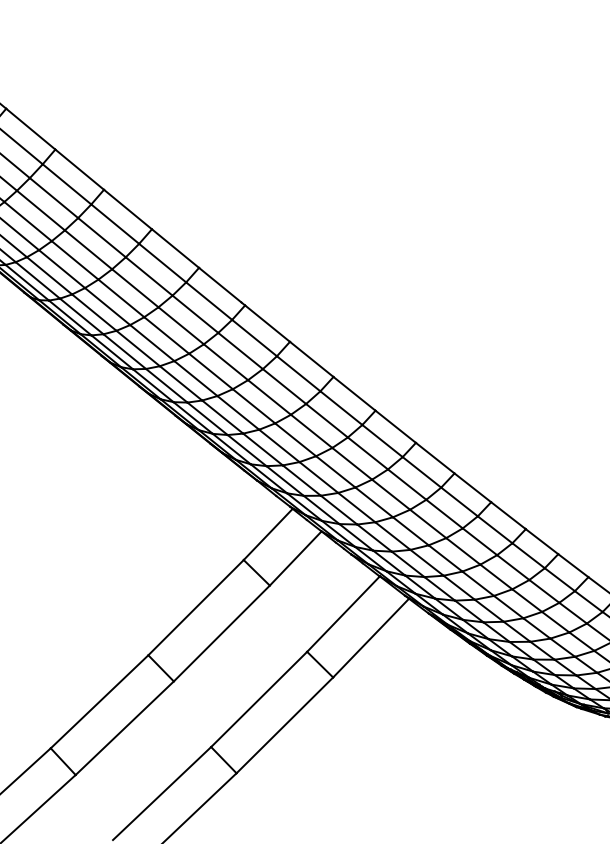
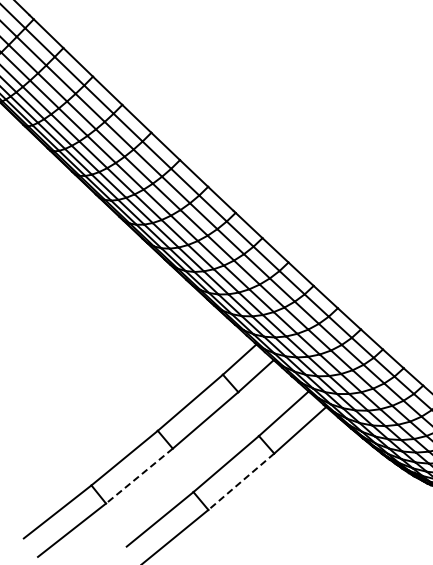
line: (283, 726) -> (240, 482), solid -> dashed
line: (124, 728) -> (139, 476), solid -> dashed

